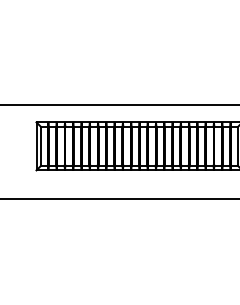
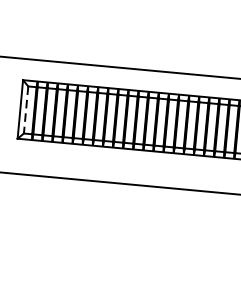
line: (41, 146) -> (26, 110), solid -> dashed

